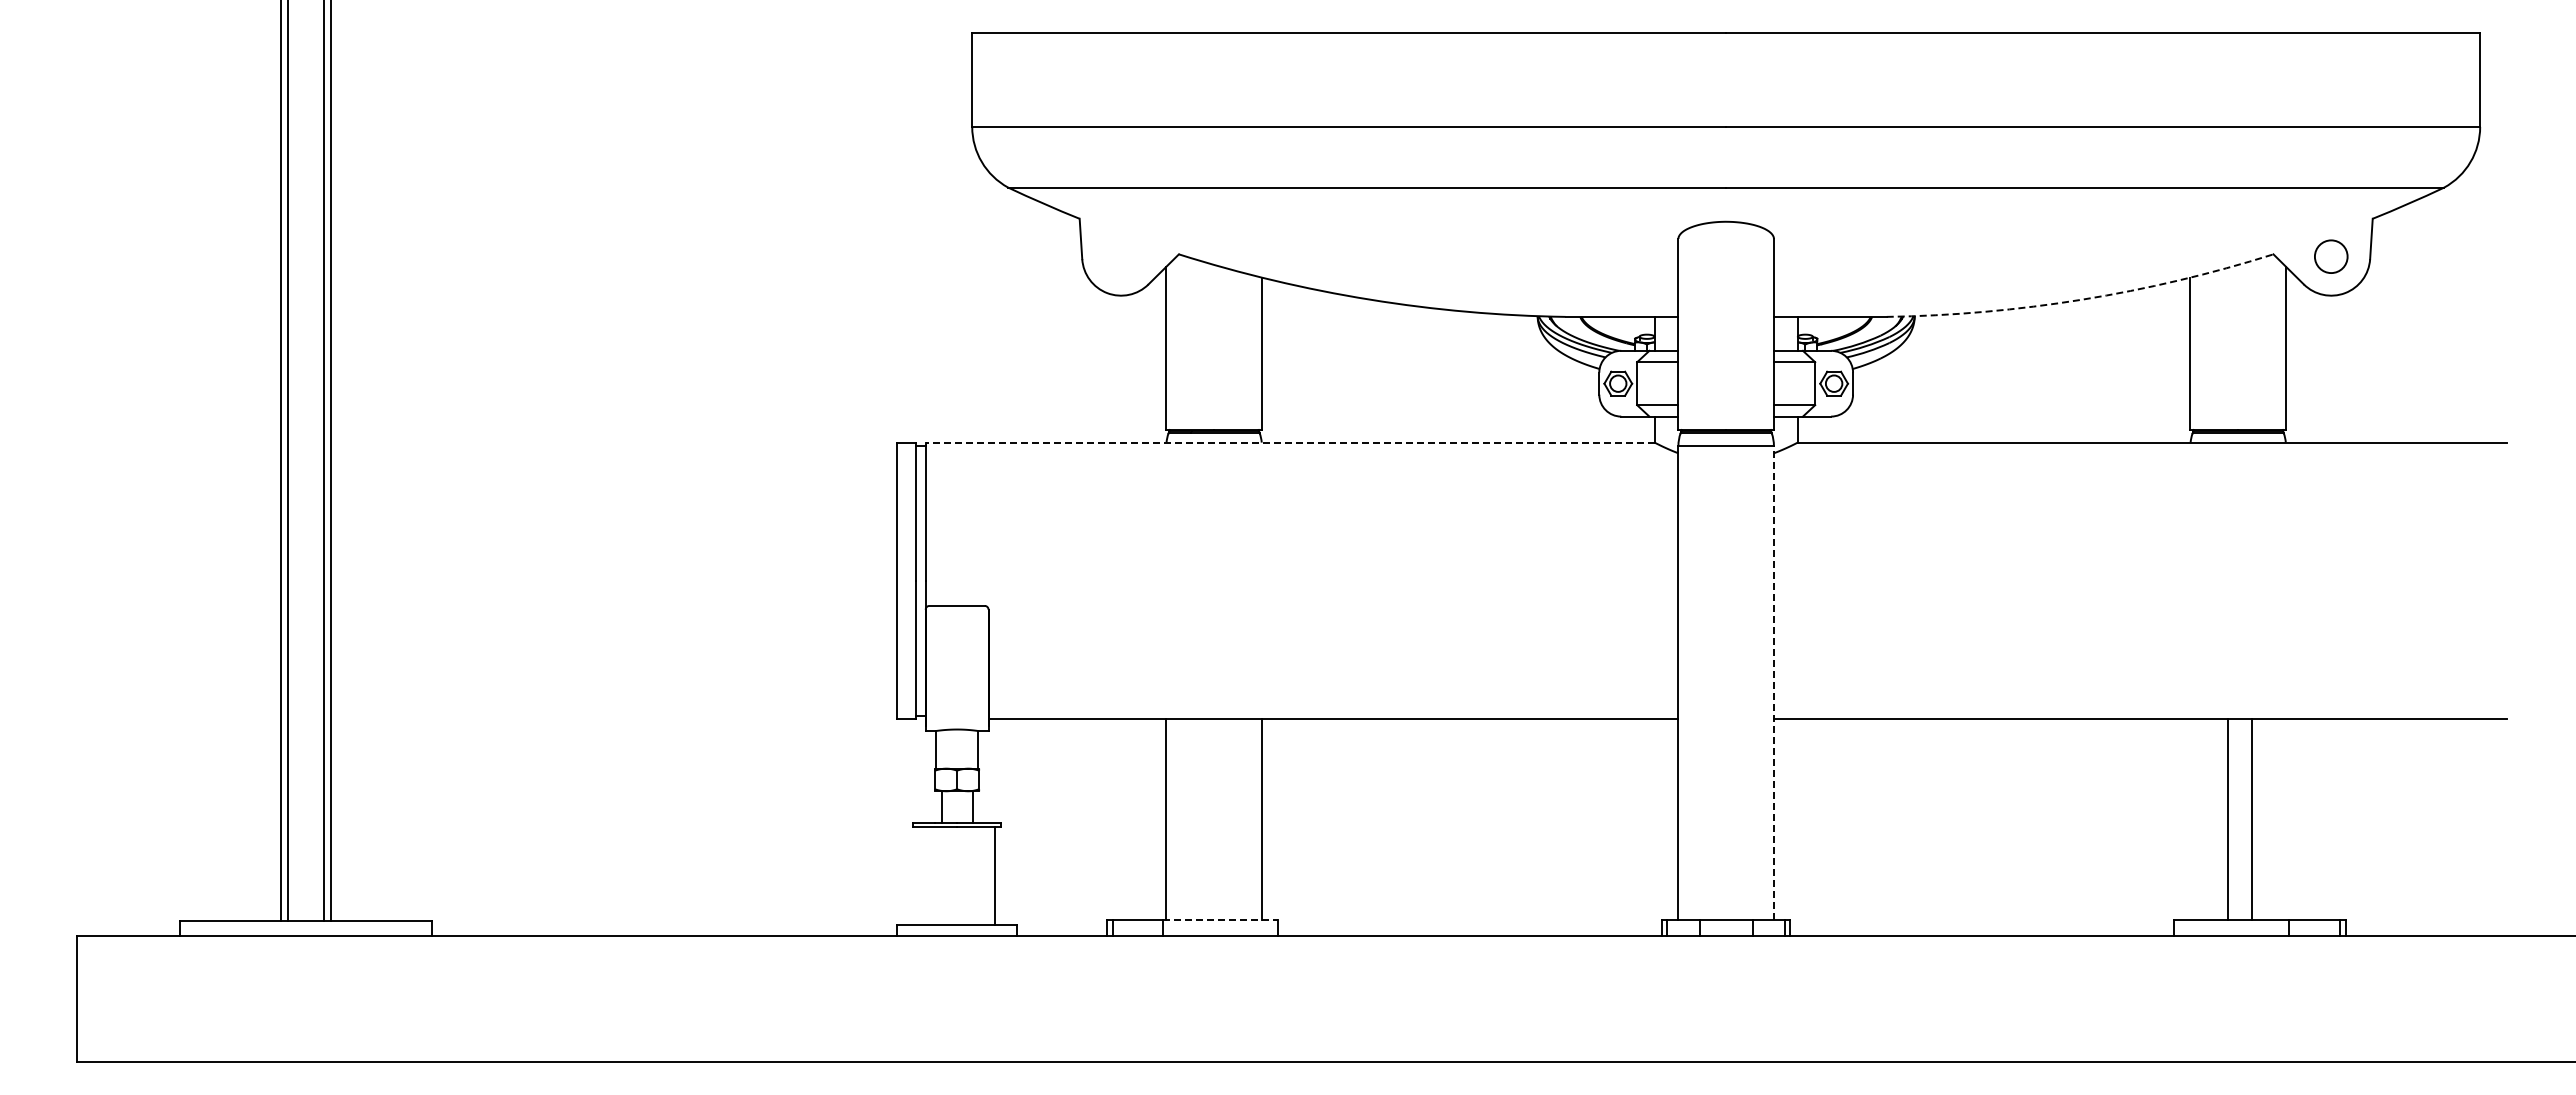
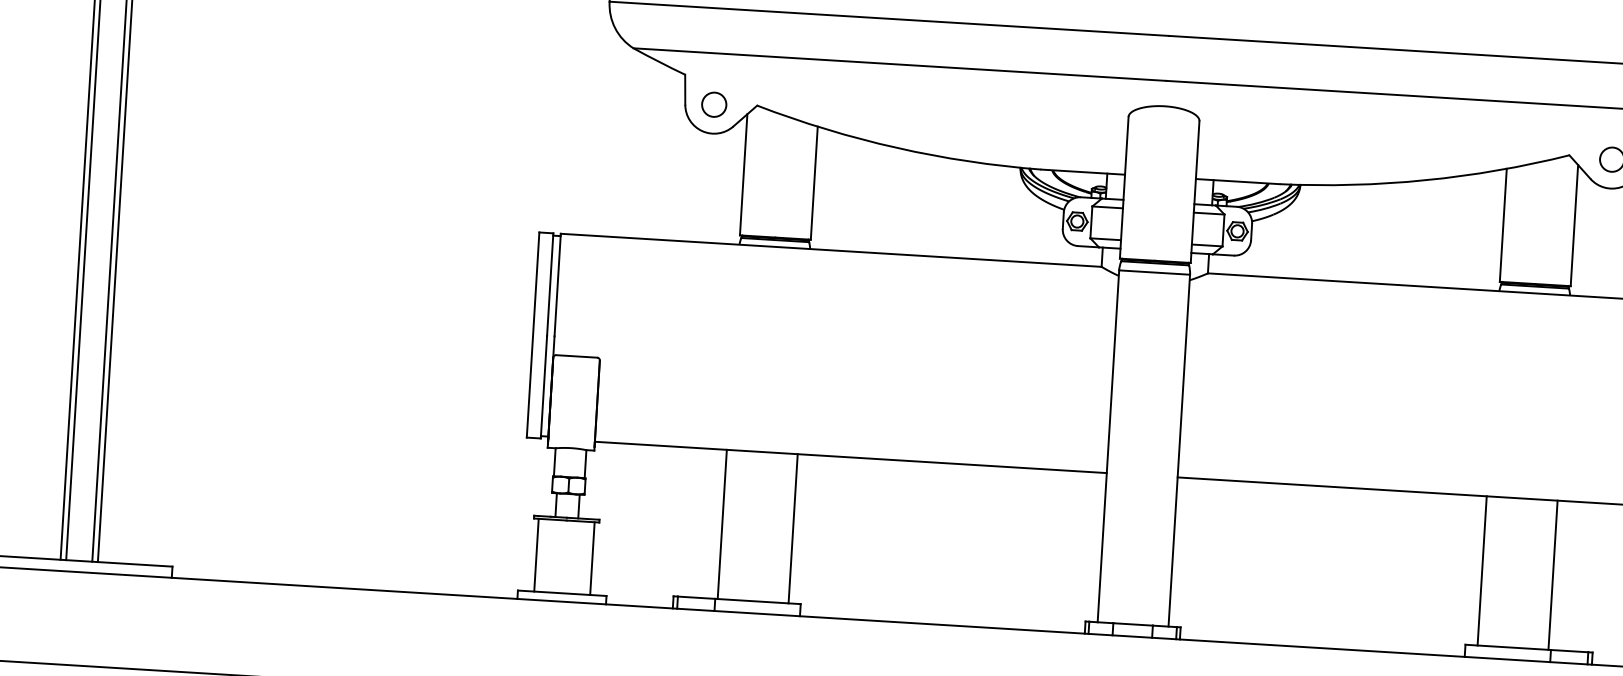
circle: (1120, 256) -> (713, 104), added
arc: (2082, 299) -> (1425, 180), dashed -> solid
line: (1289, 442) -> (830, 250), dashed -> solid
line: (1773, 682) -> (1178, 450), dashed -> solid
line: (2228, 819) -> (1482, 570), moved
line: (2251, 819) -> (1552, 575), moved
line: (919, 876) -> (536, 555), added
line: (1220, 920) -> (757, 601), dashed -> solid

